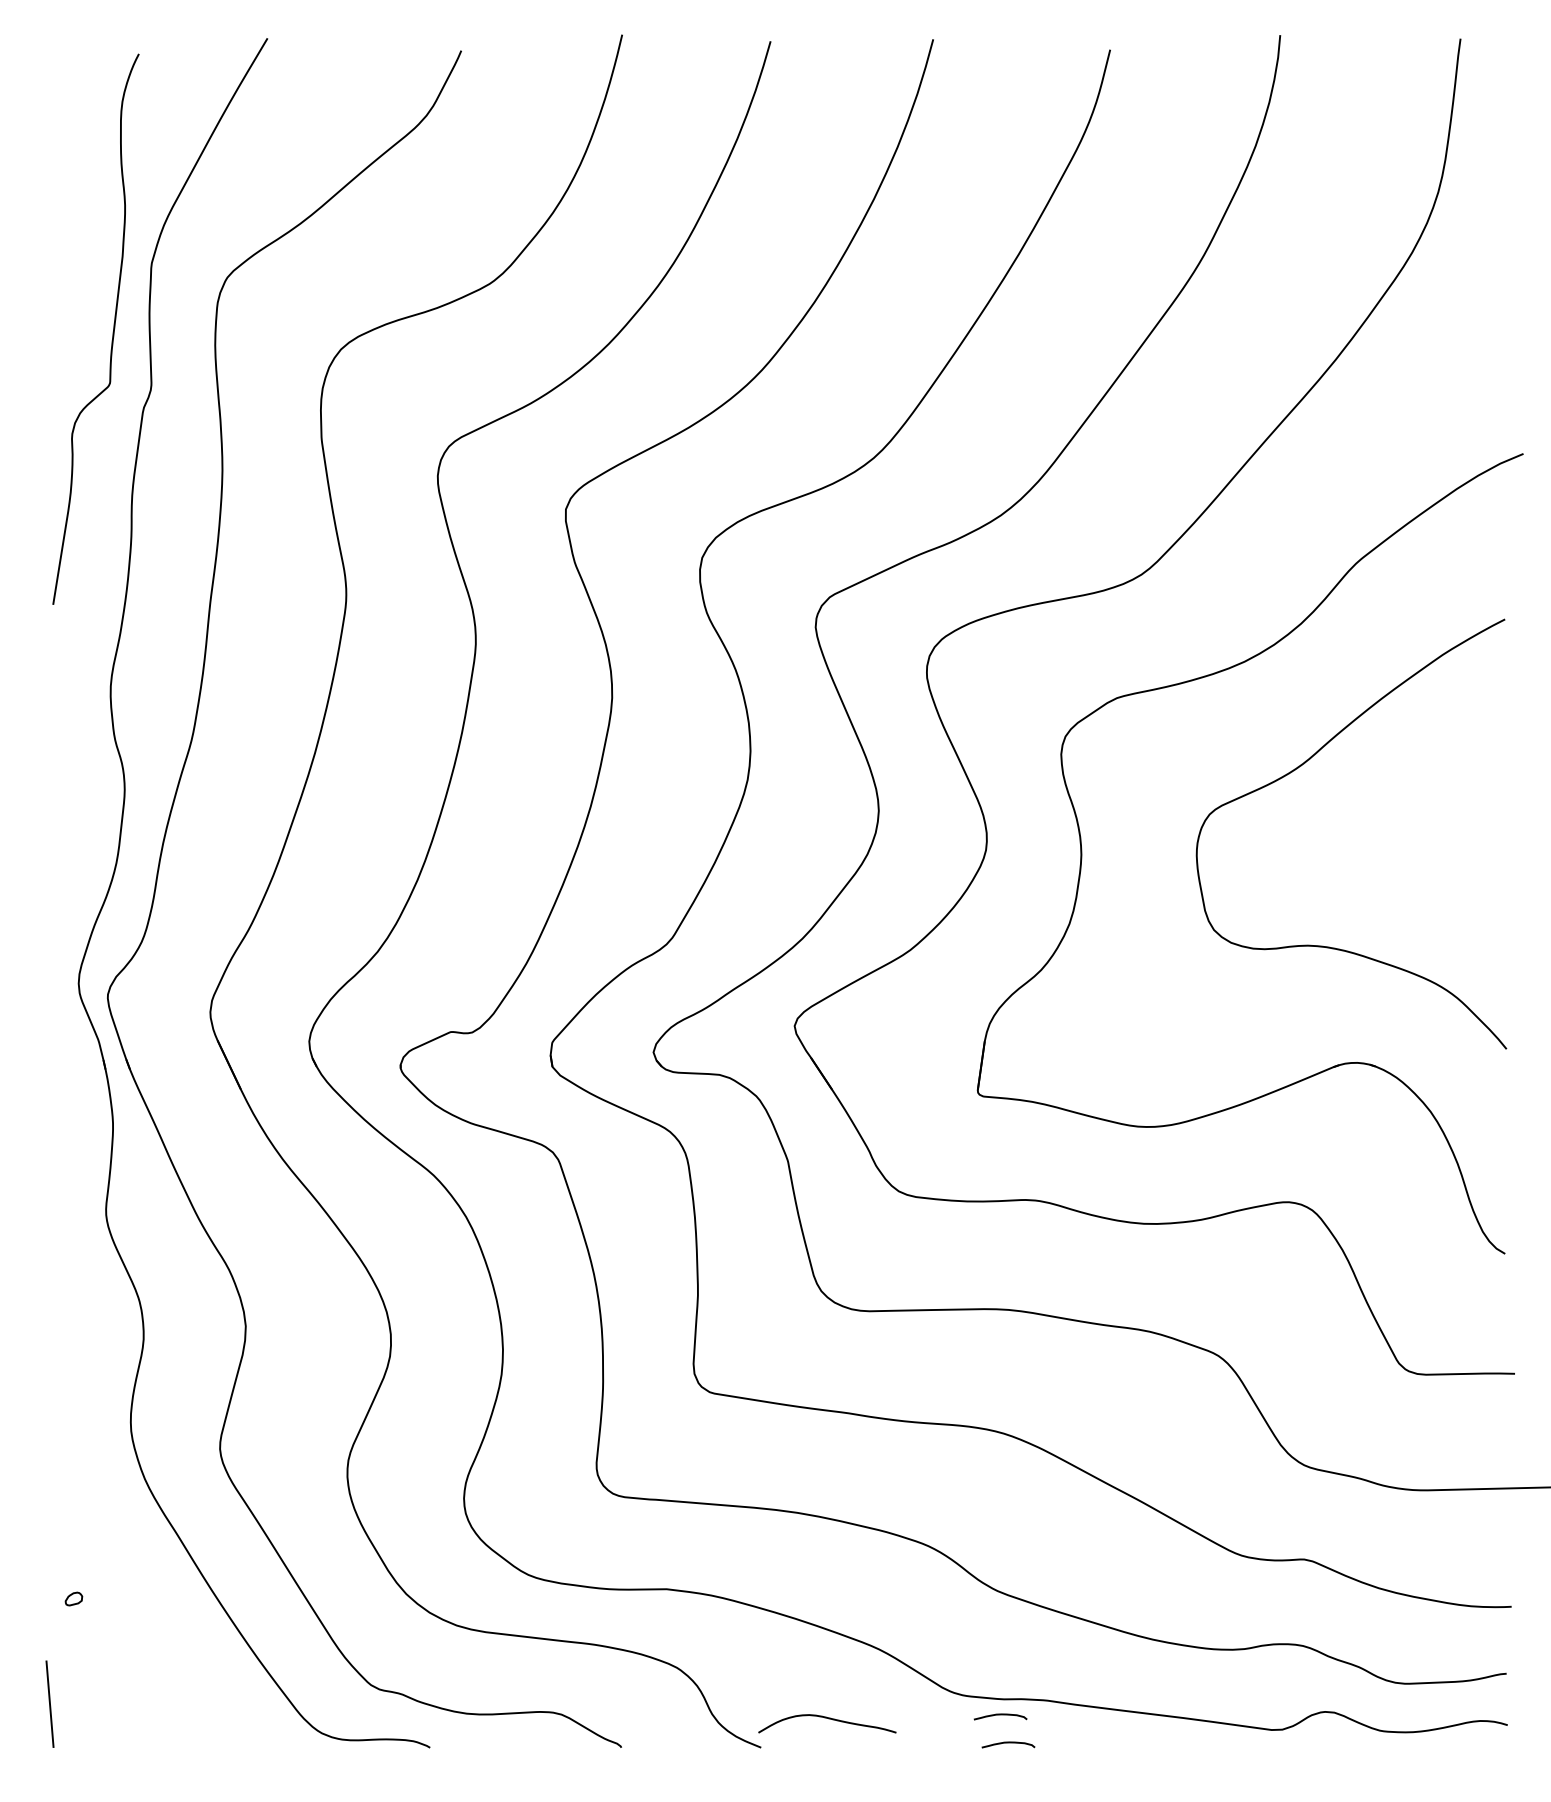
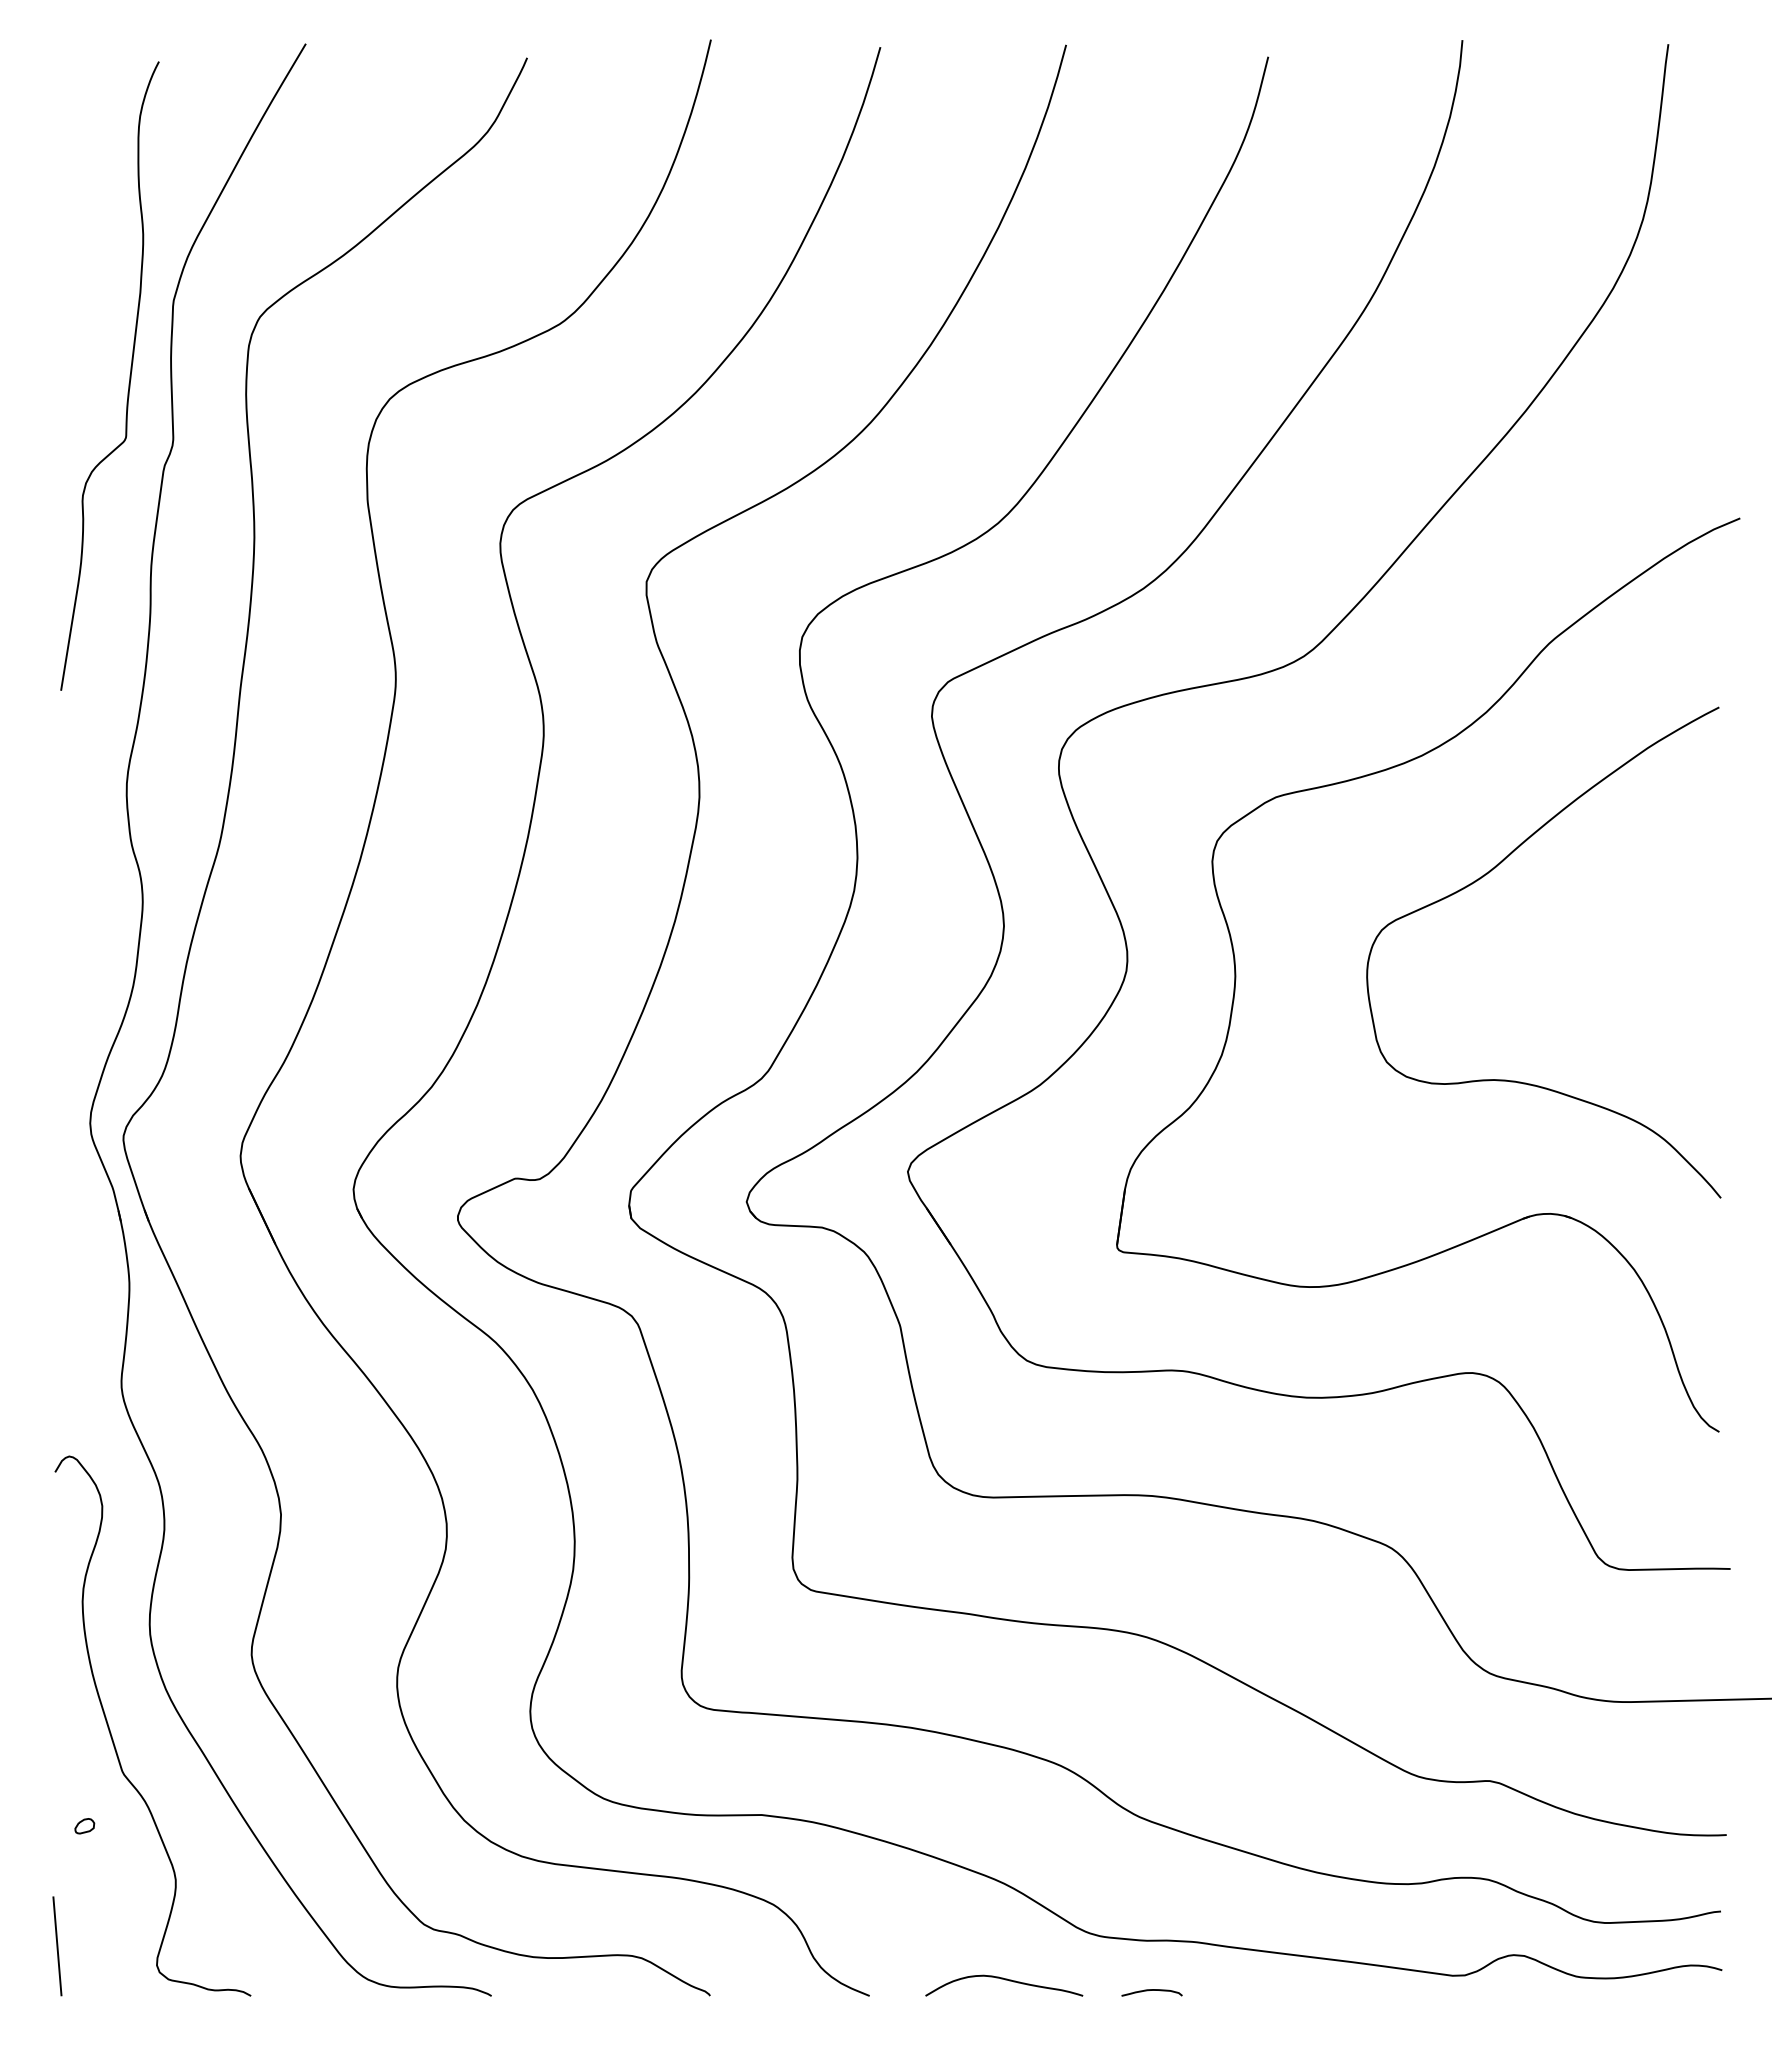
curve: (99, 1523) -> (113, 1739), added
curve: (1000, 1714) -> (1142, 1958), removed
curve: (828, 1719) -> (1005, 1980), moved

